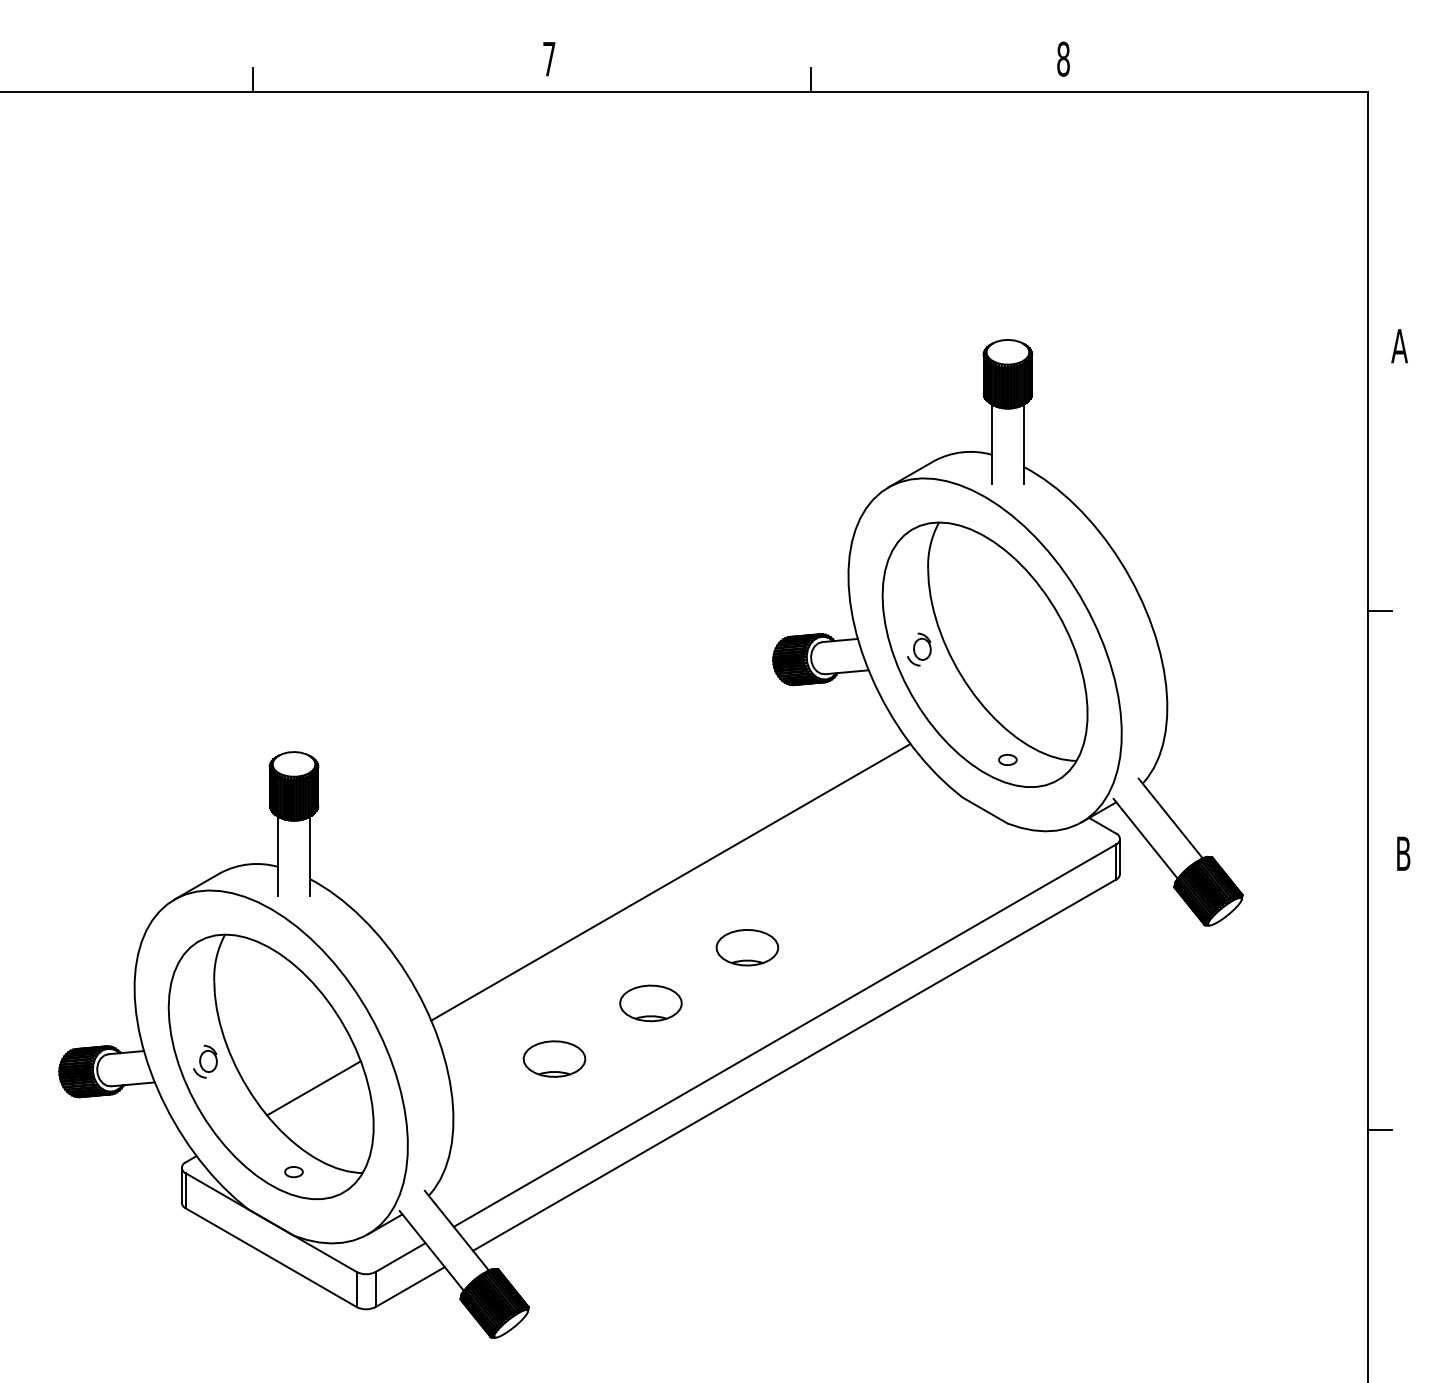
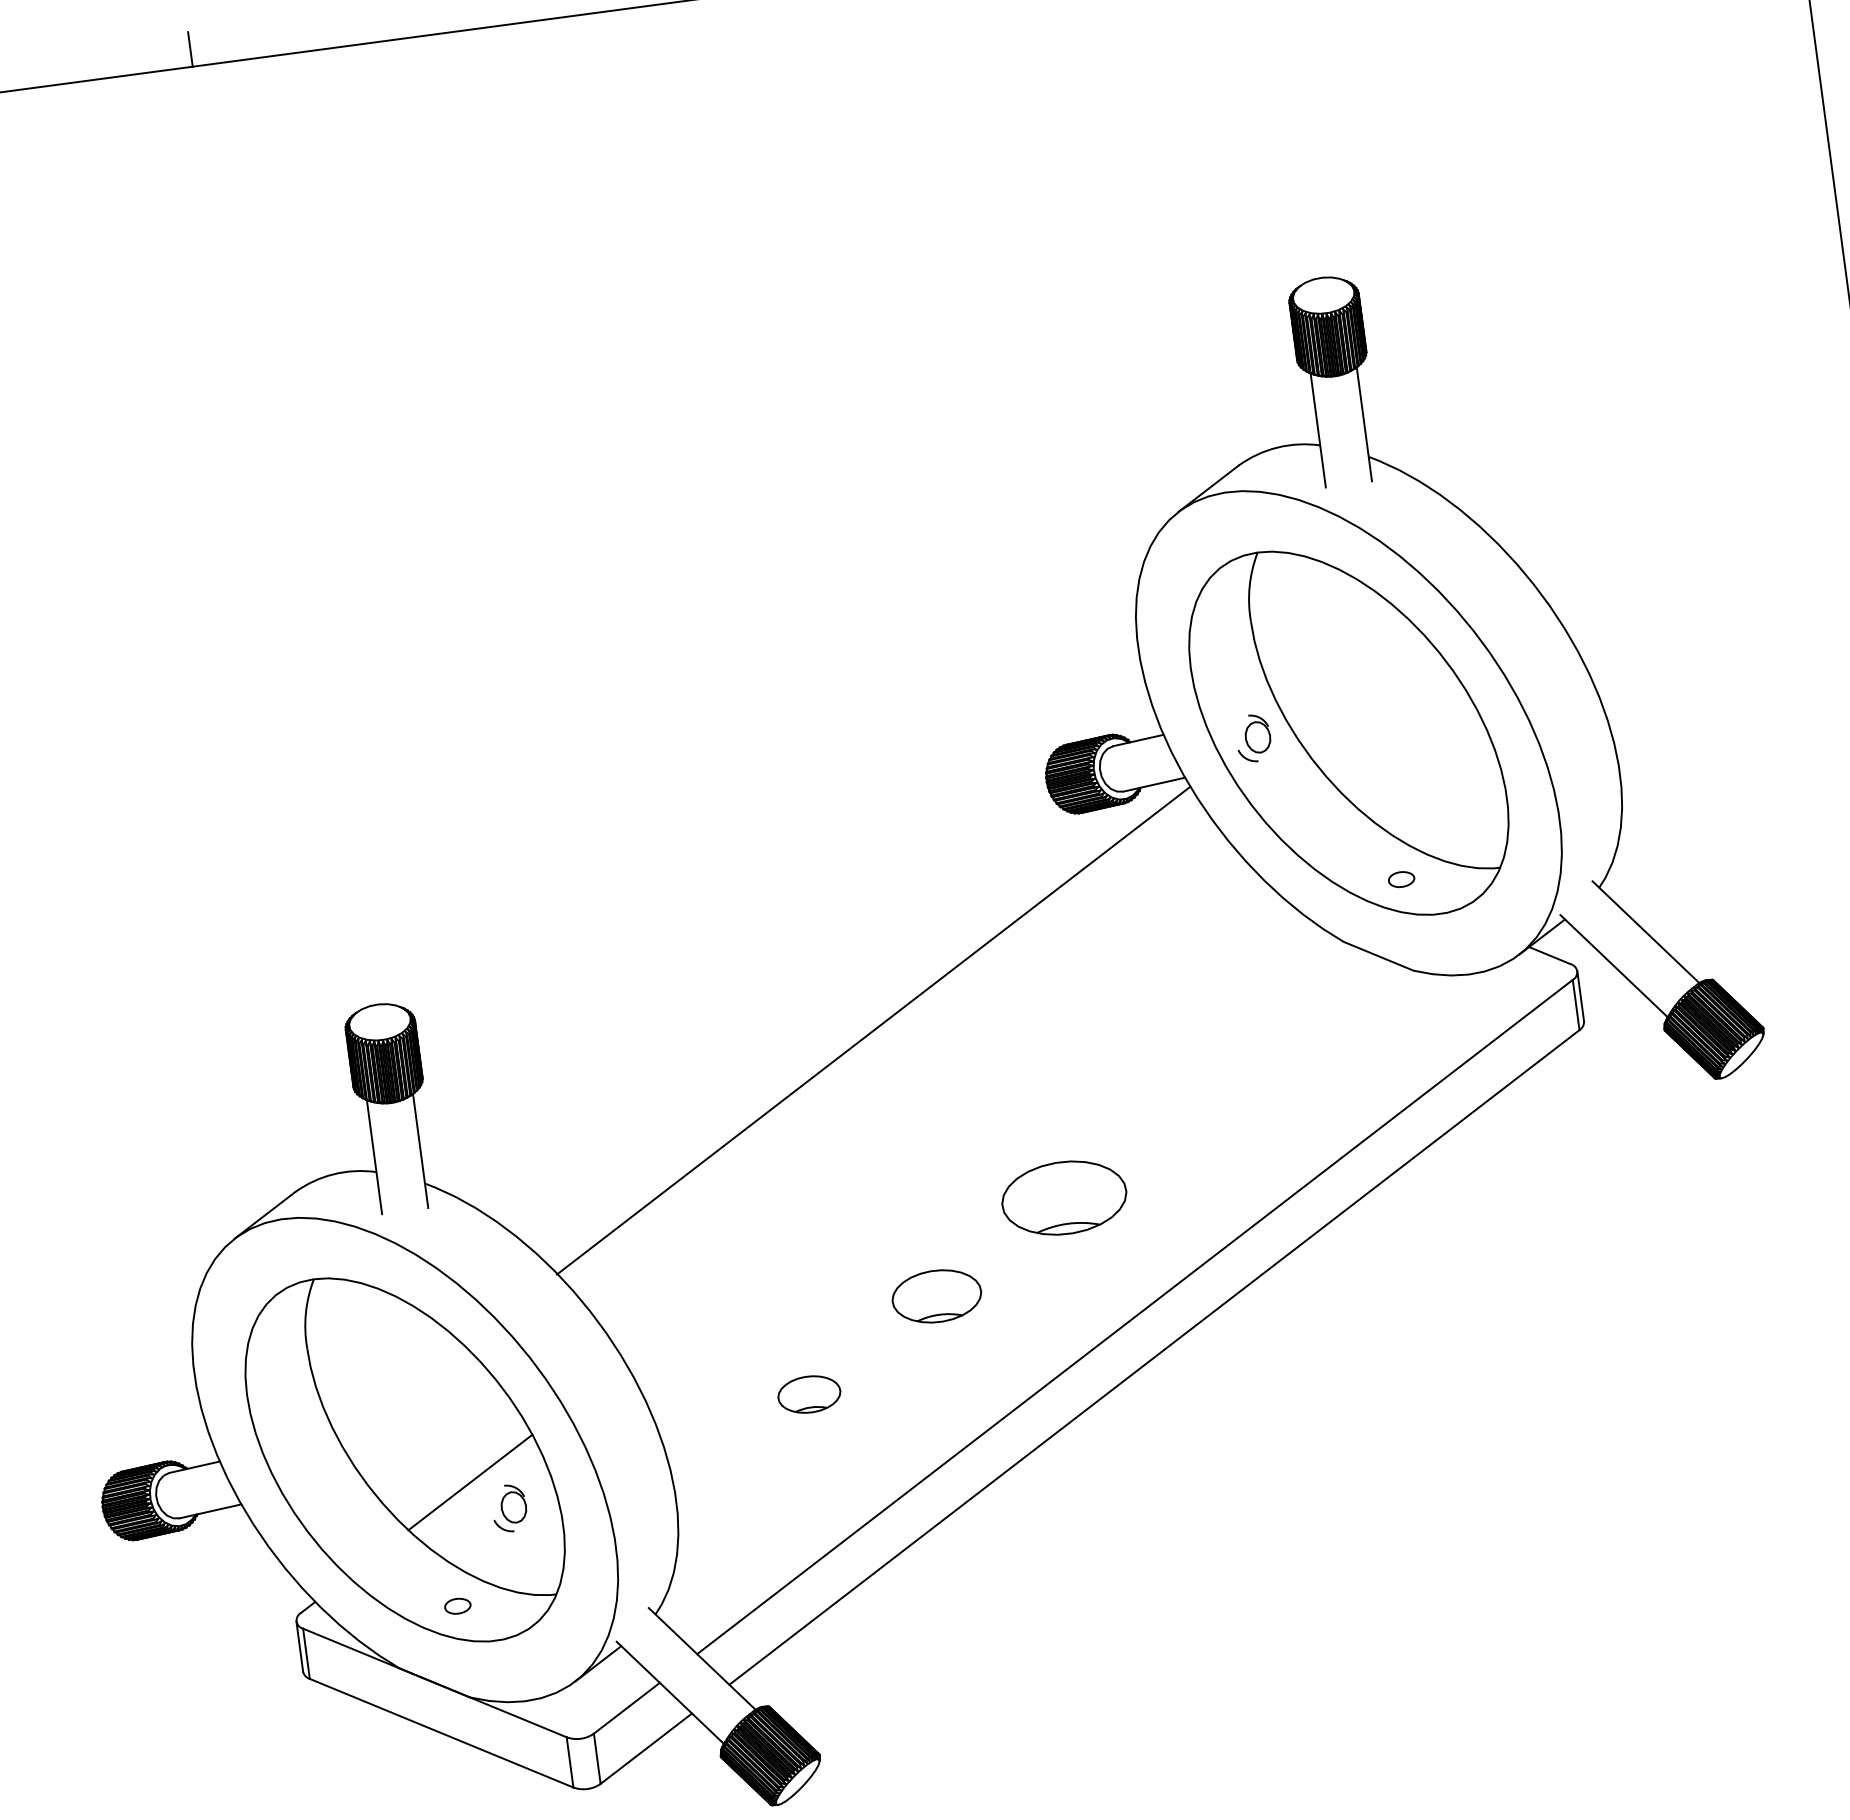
line: (670, 882) -> (873, 1030), moved
part: (747, 947) -> (1064, 1197), size x1.4
part: (554, 1058) -> (809, 1393), size x0.7
part: (205, 1061) -> (509, 1508), moved

